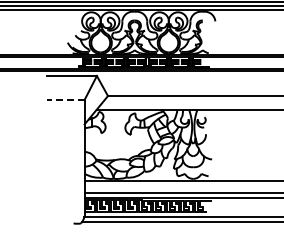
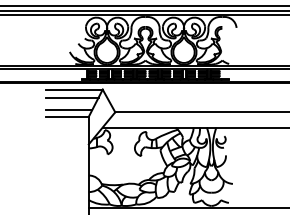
line: (70, 83) -> (72, 98), added
line: (67, 94) -> (69, 110), added
line: (65, 100) -> (67, 117), dashed -> solid

